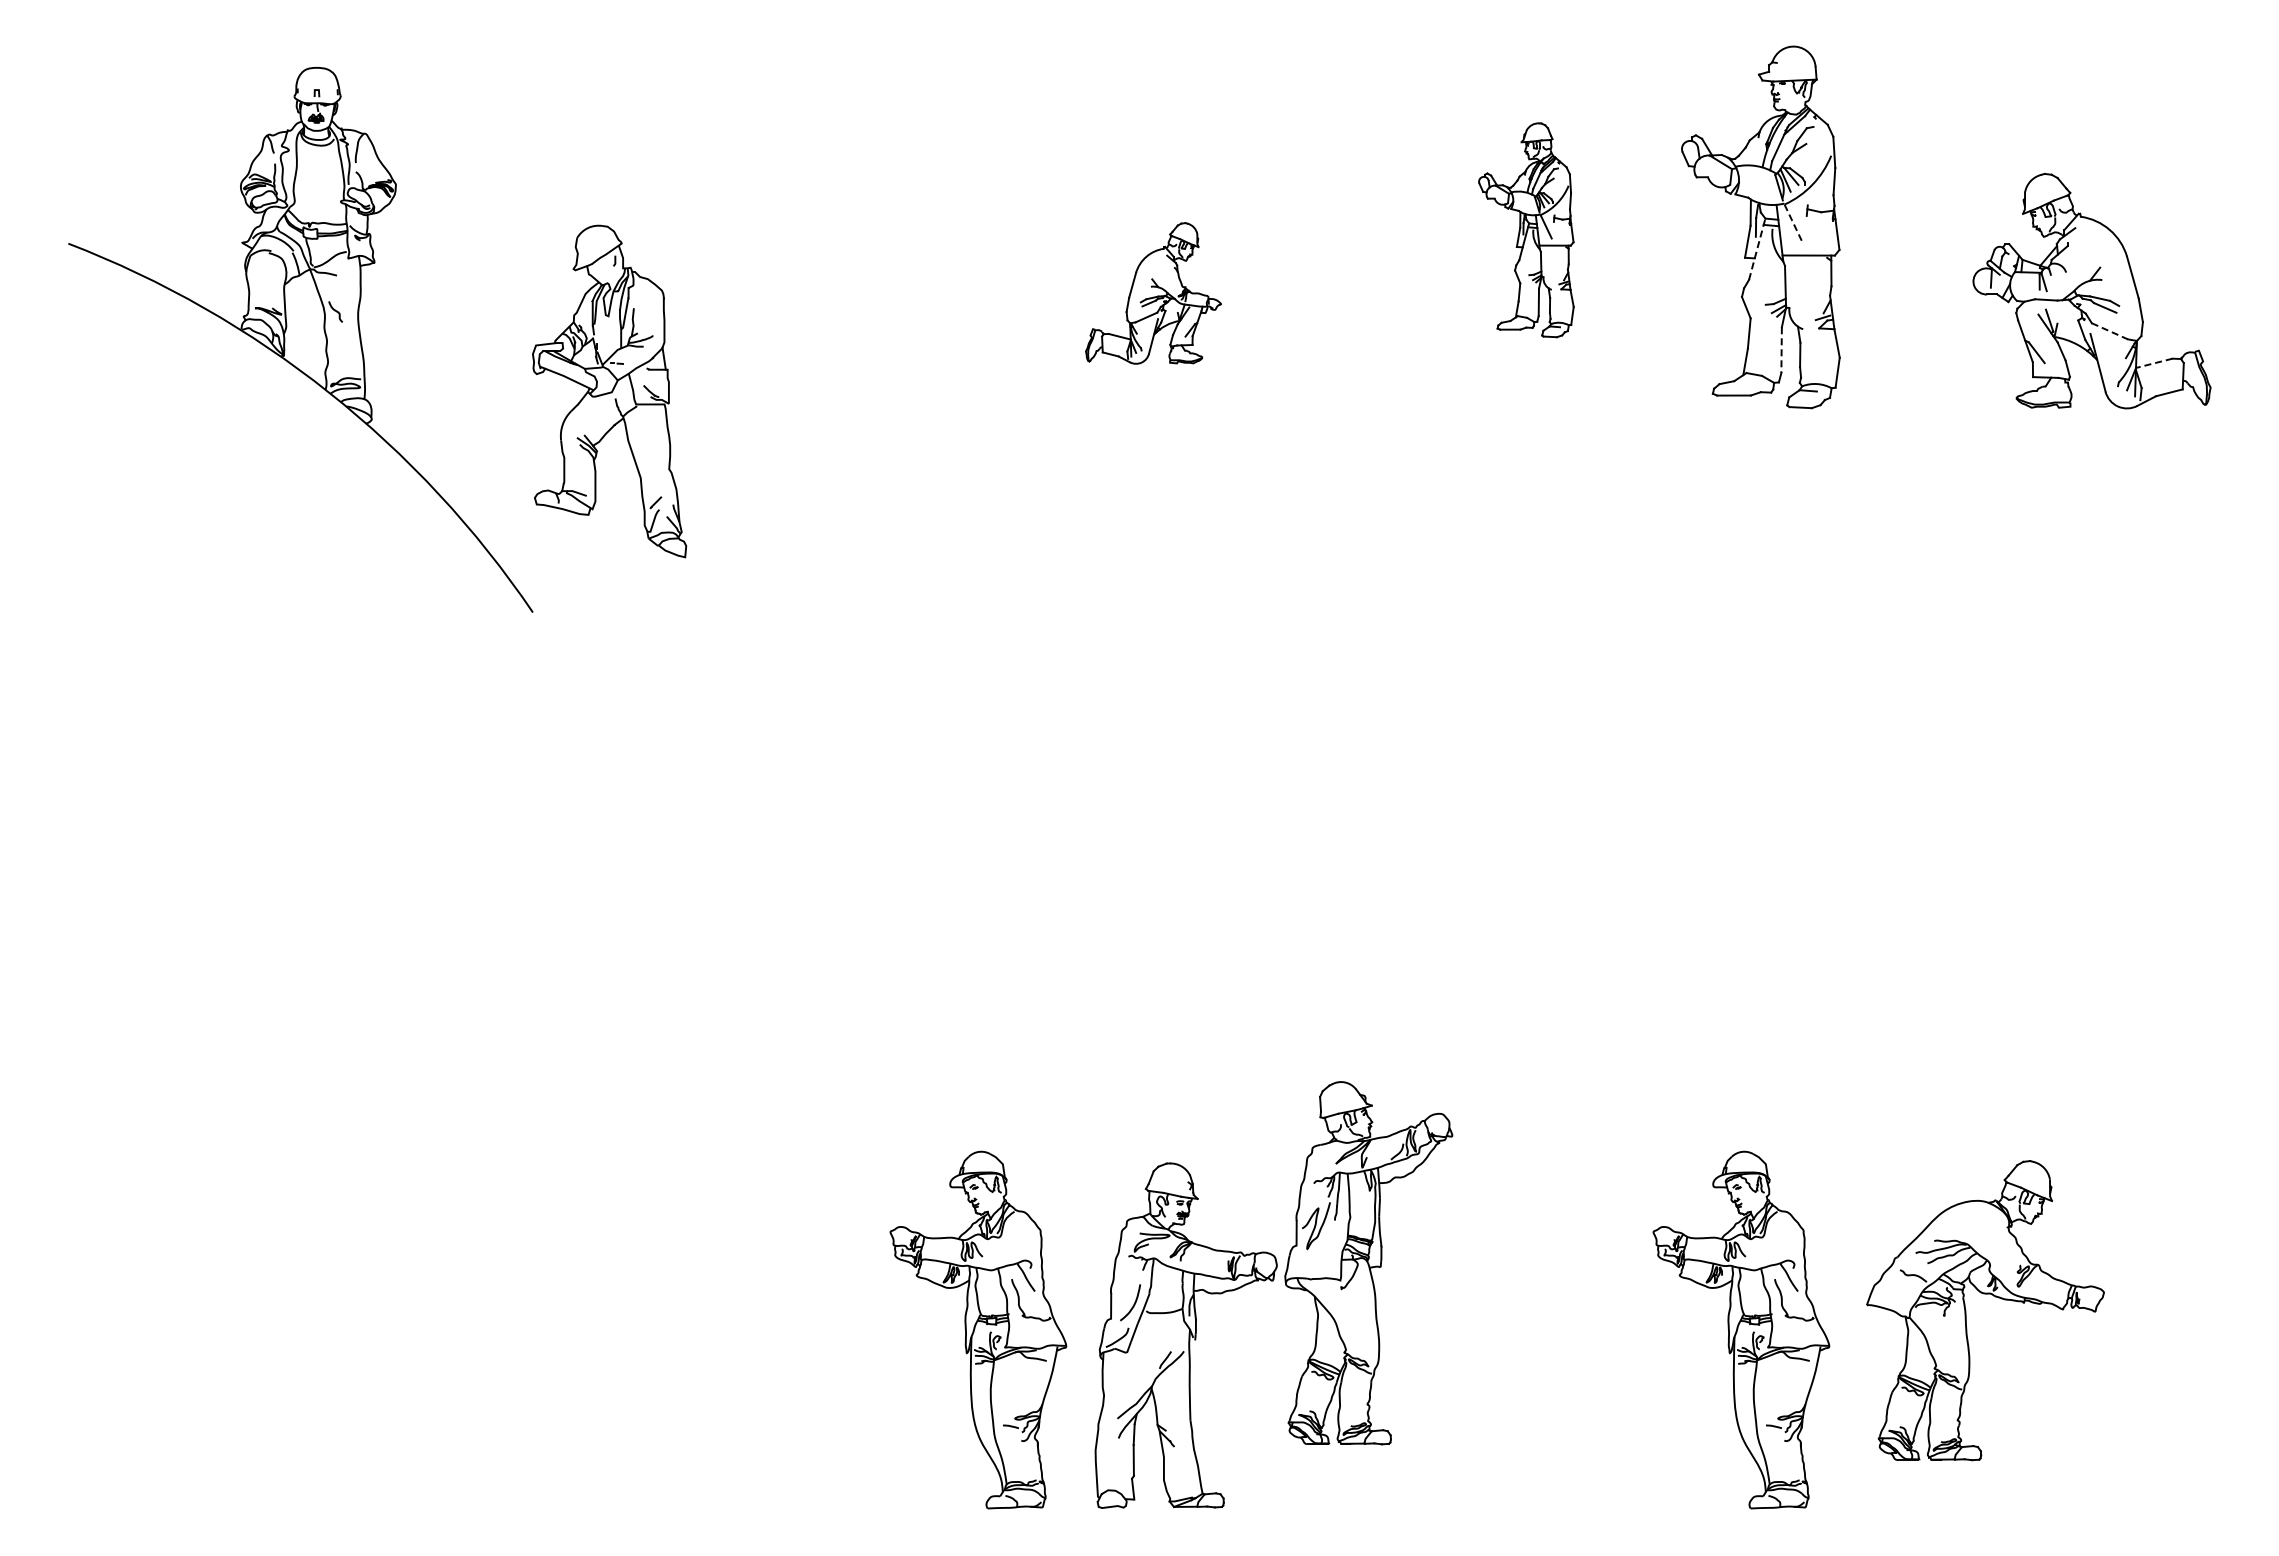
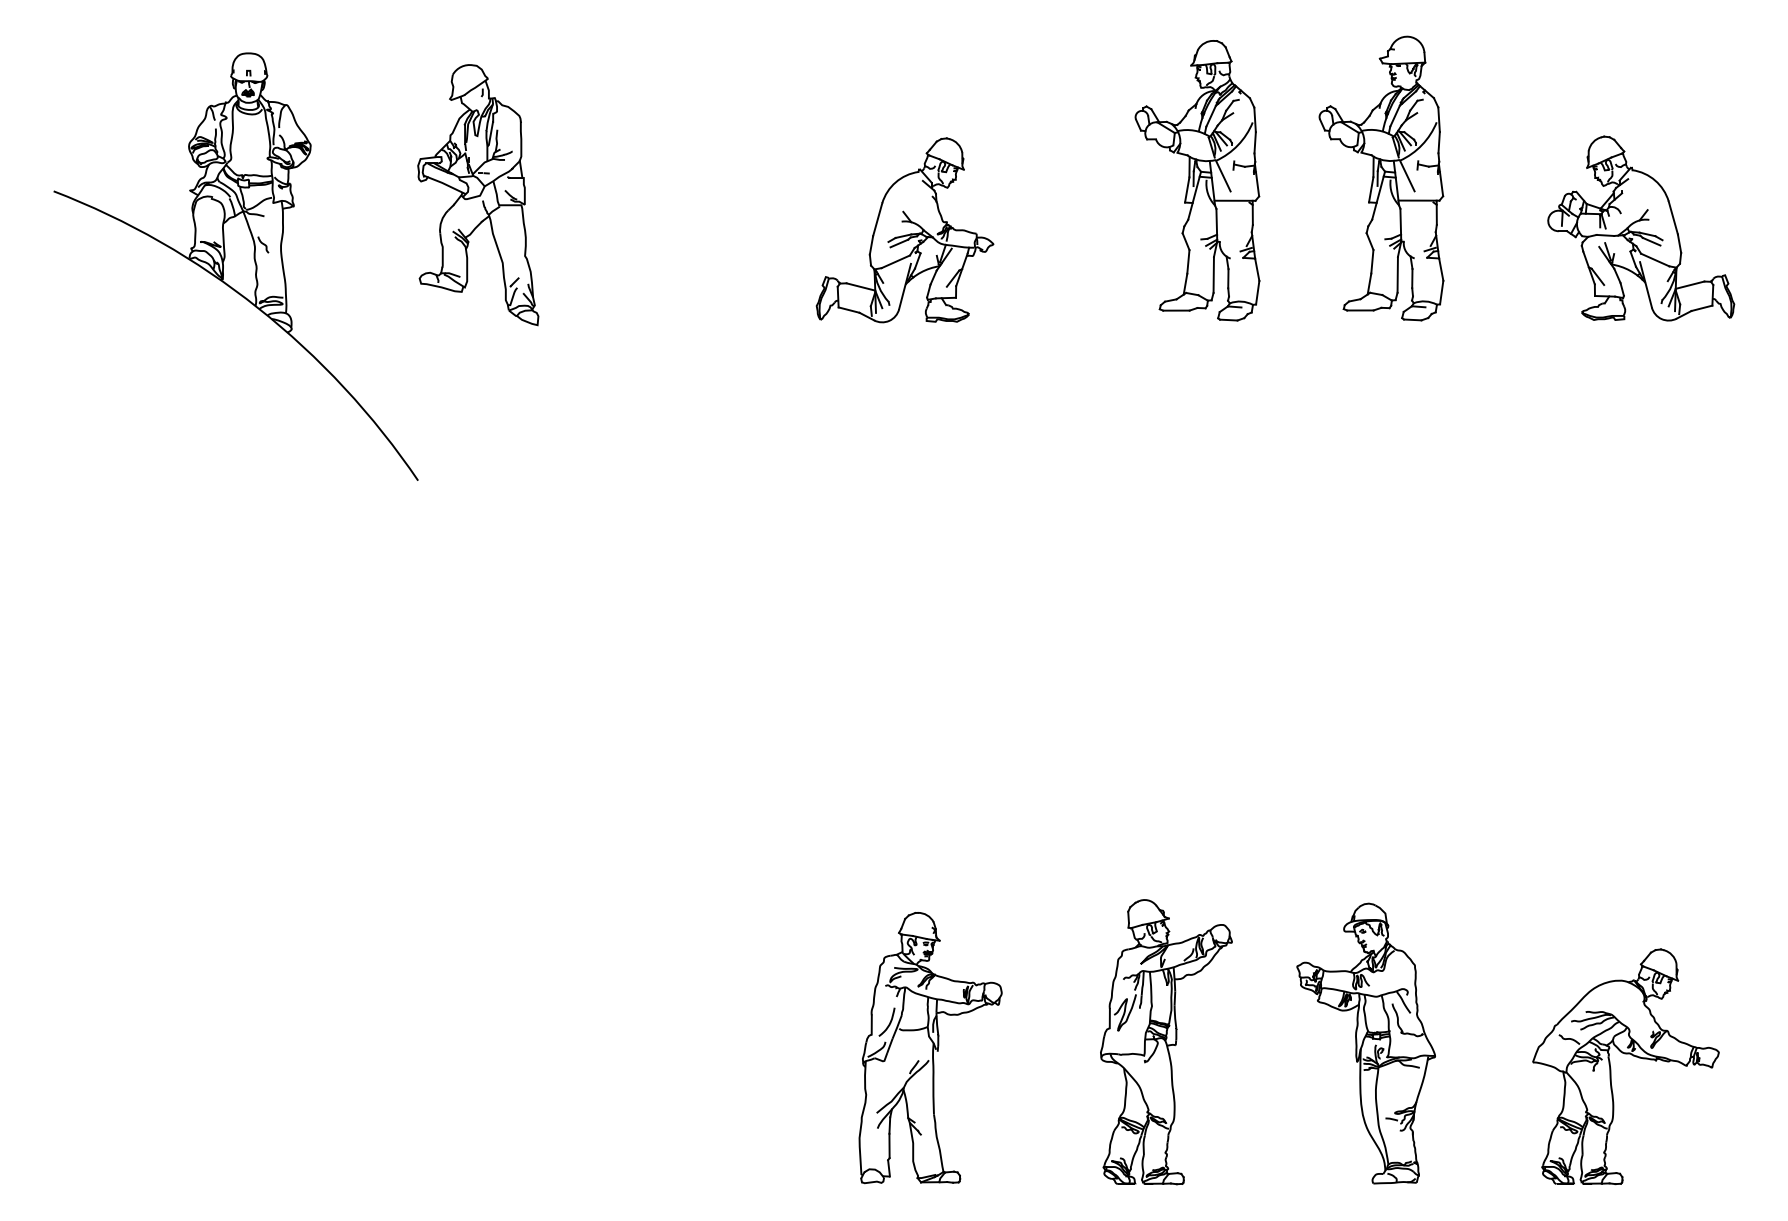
line: (1793, 224) -> (1407, 176), dashed -> solid
part: (1526, 230) -> (1197, 180), size x1.67
line: (1757, 249) -> (1378, 195), dashed -> solid
part: (1153, 293) -> (904, 230), size x1.67
line: (2109, 331) -> (1654, 260), dashed -> solid
line: (1781, 350) -> (1397, 275), dashed -> solid
line: (2154, 363) -> (1690, 285), dashed -> solid
part: (609, 391) -> (478, 195), moved
part: (1368, 1263) -> (1166, 1042), moved
part: (1985, 1294) -> (1625, 1054), moved
part: (978, 1329) -> (767, 1043), removed

